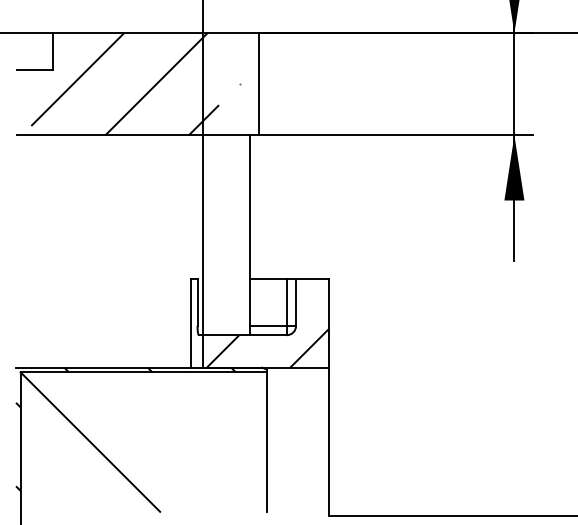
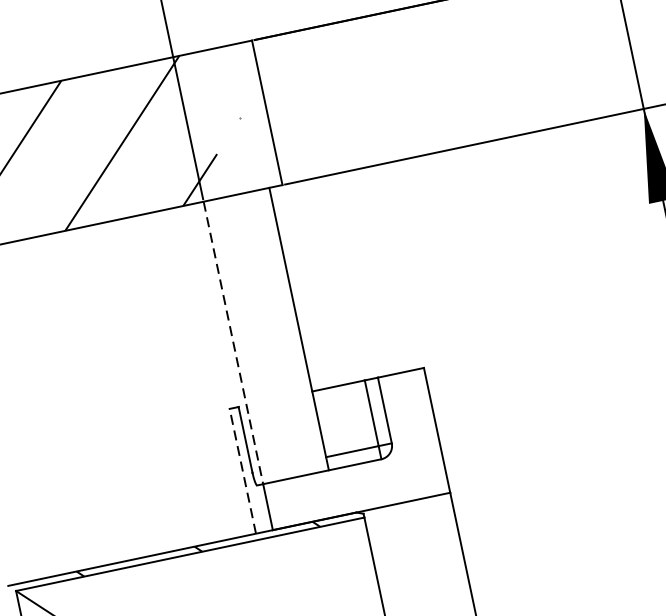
line: (203, 235) -> (233, 343), solid -> dashed
line: (191, 323) -> (243, 471), solid -> dashed
hatch: (267, 348) -> (358, 483), removed

